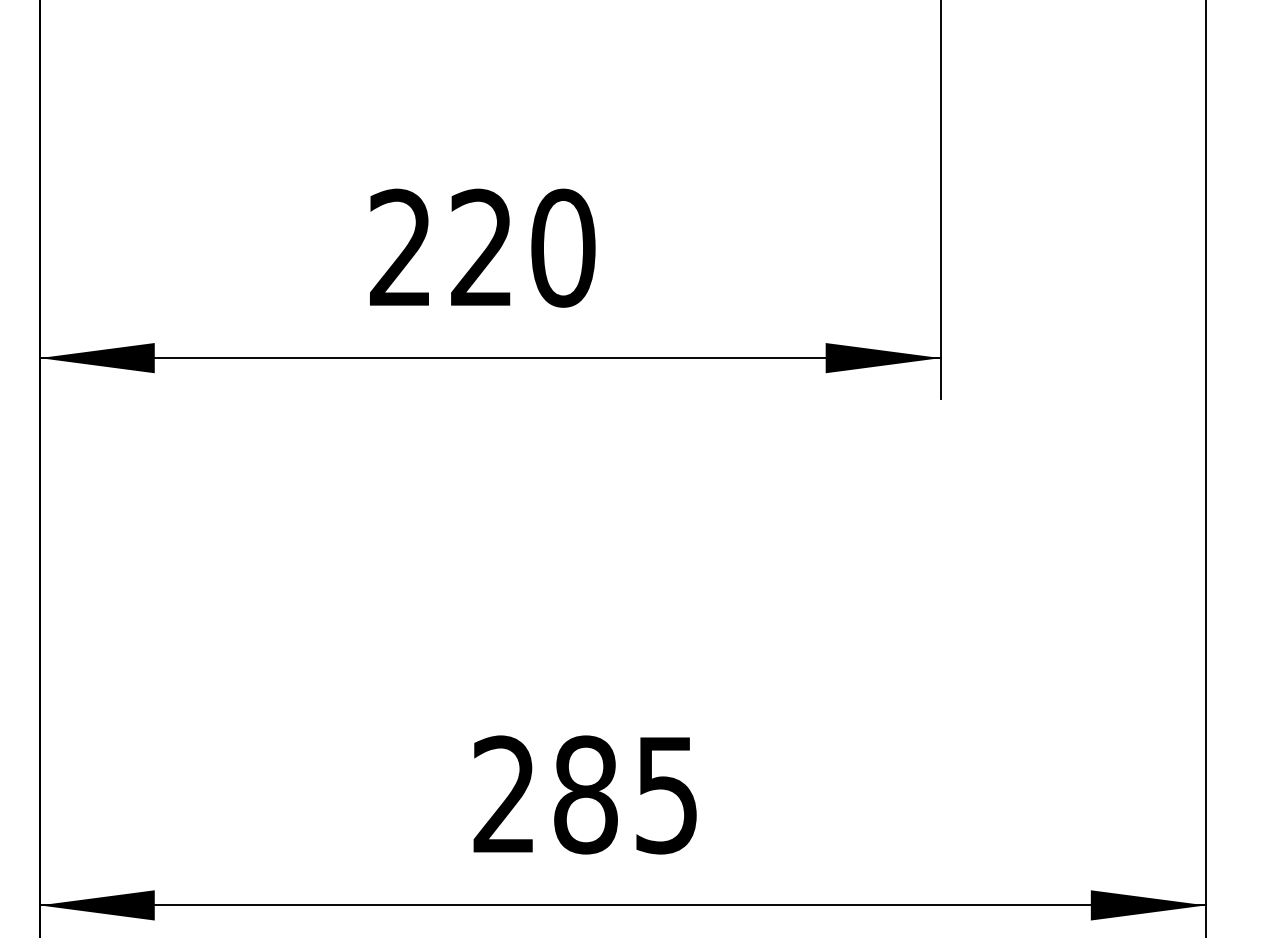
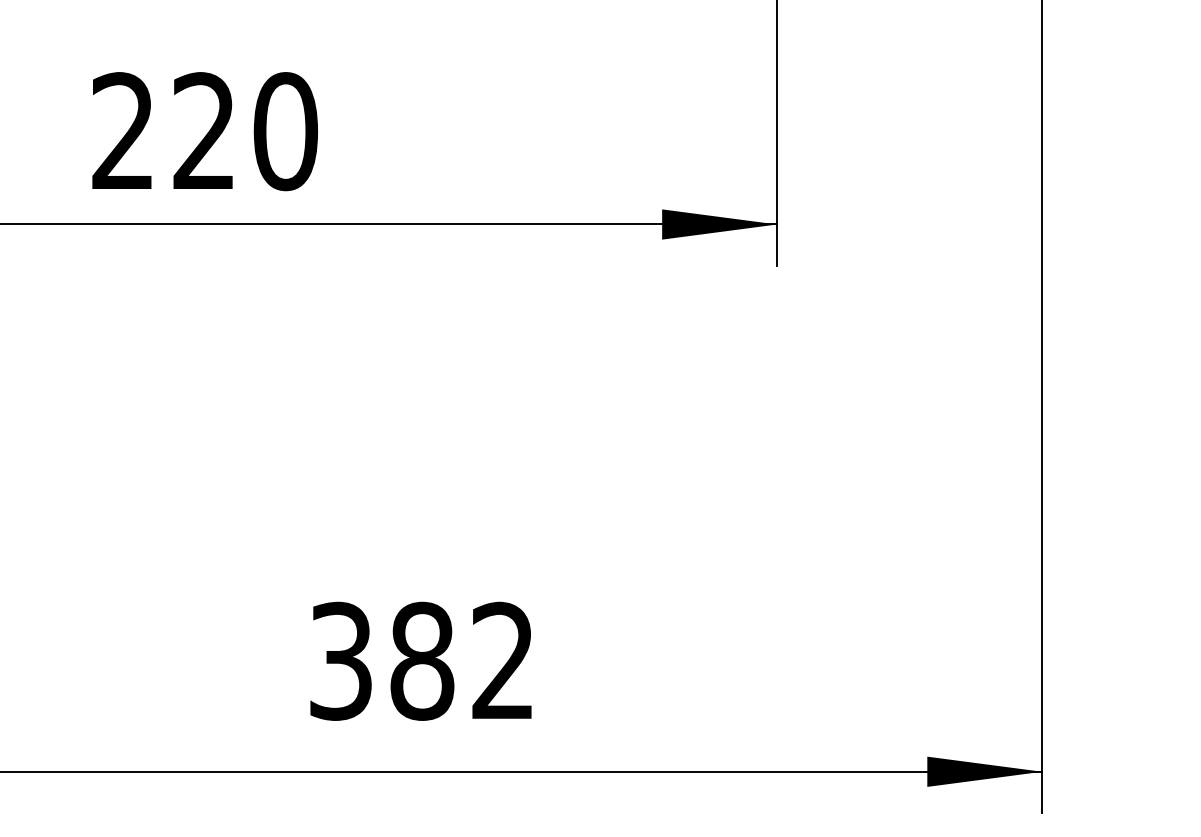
text: (482, 247) -> (204, 130), moved
text: (584, 794) -> (420, 660), 285 -> 382

